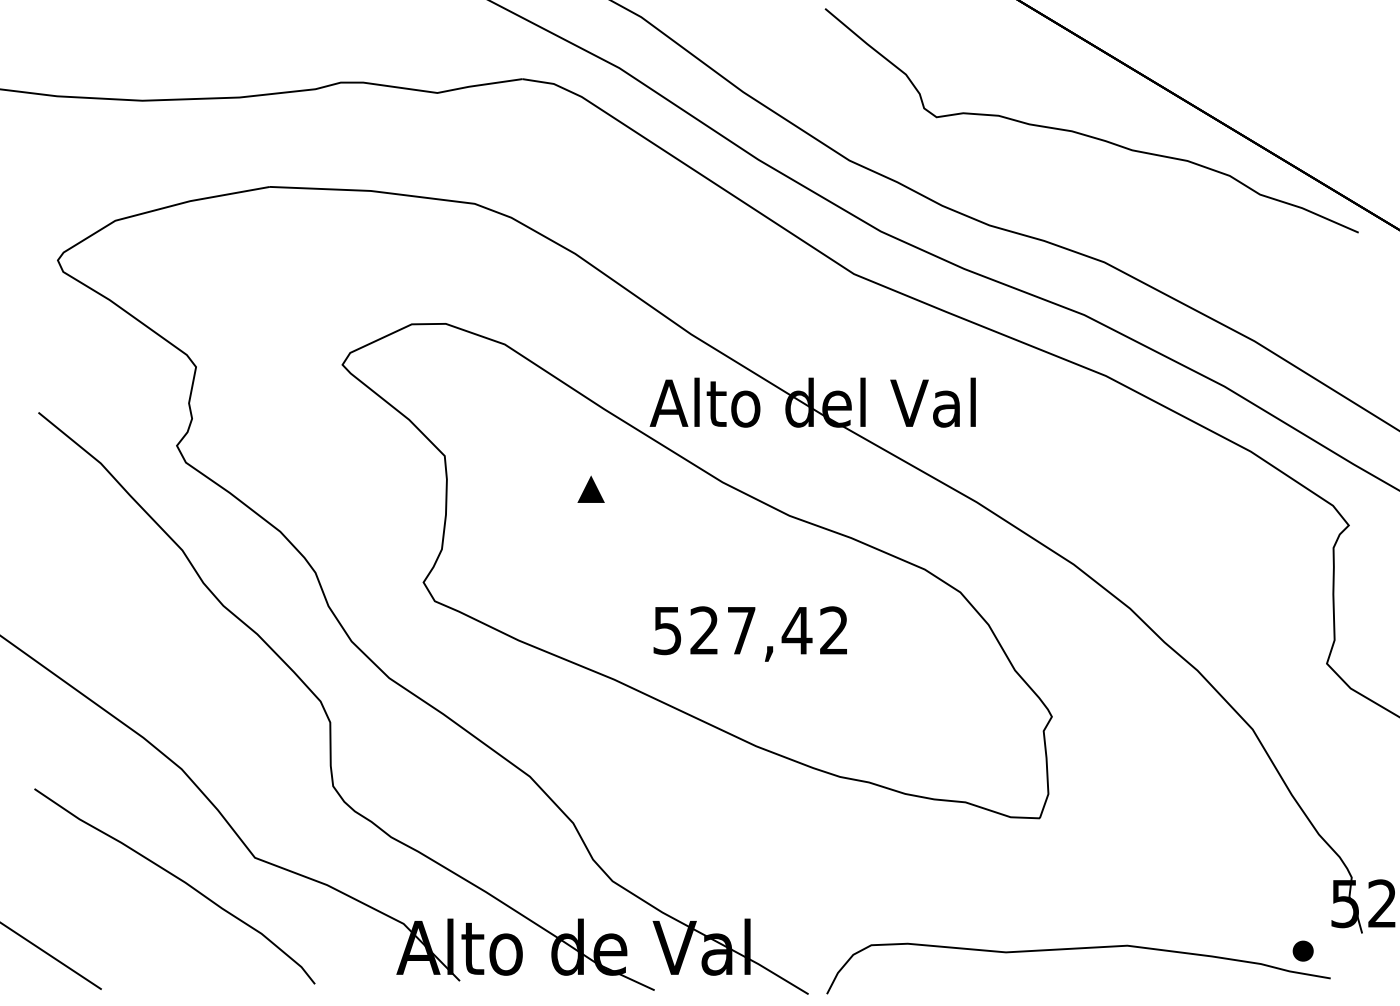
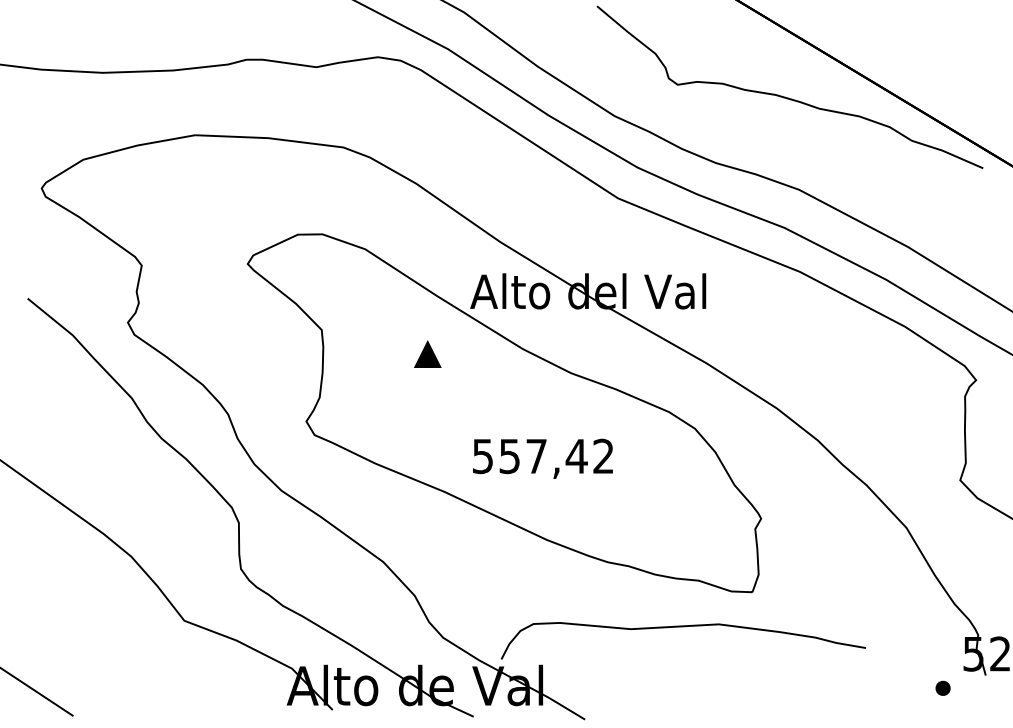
part: (590, 488) -> (427, 353), size x1.4
text: (704, 630) -> (509, 456), 527,42 -> 557,42
curve: (179, 880) -> (129, 637), removed
curve: (1078, 949) -> (683, 627), moved

